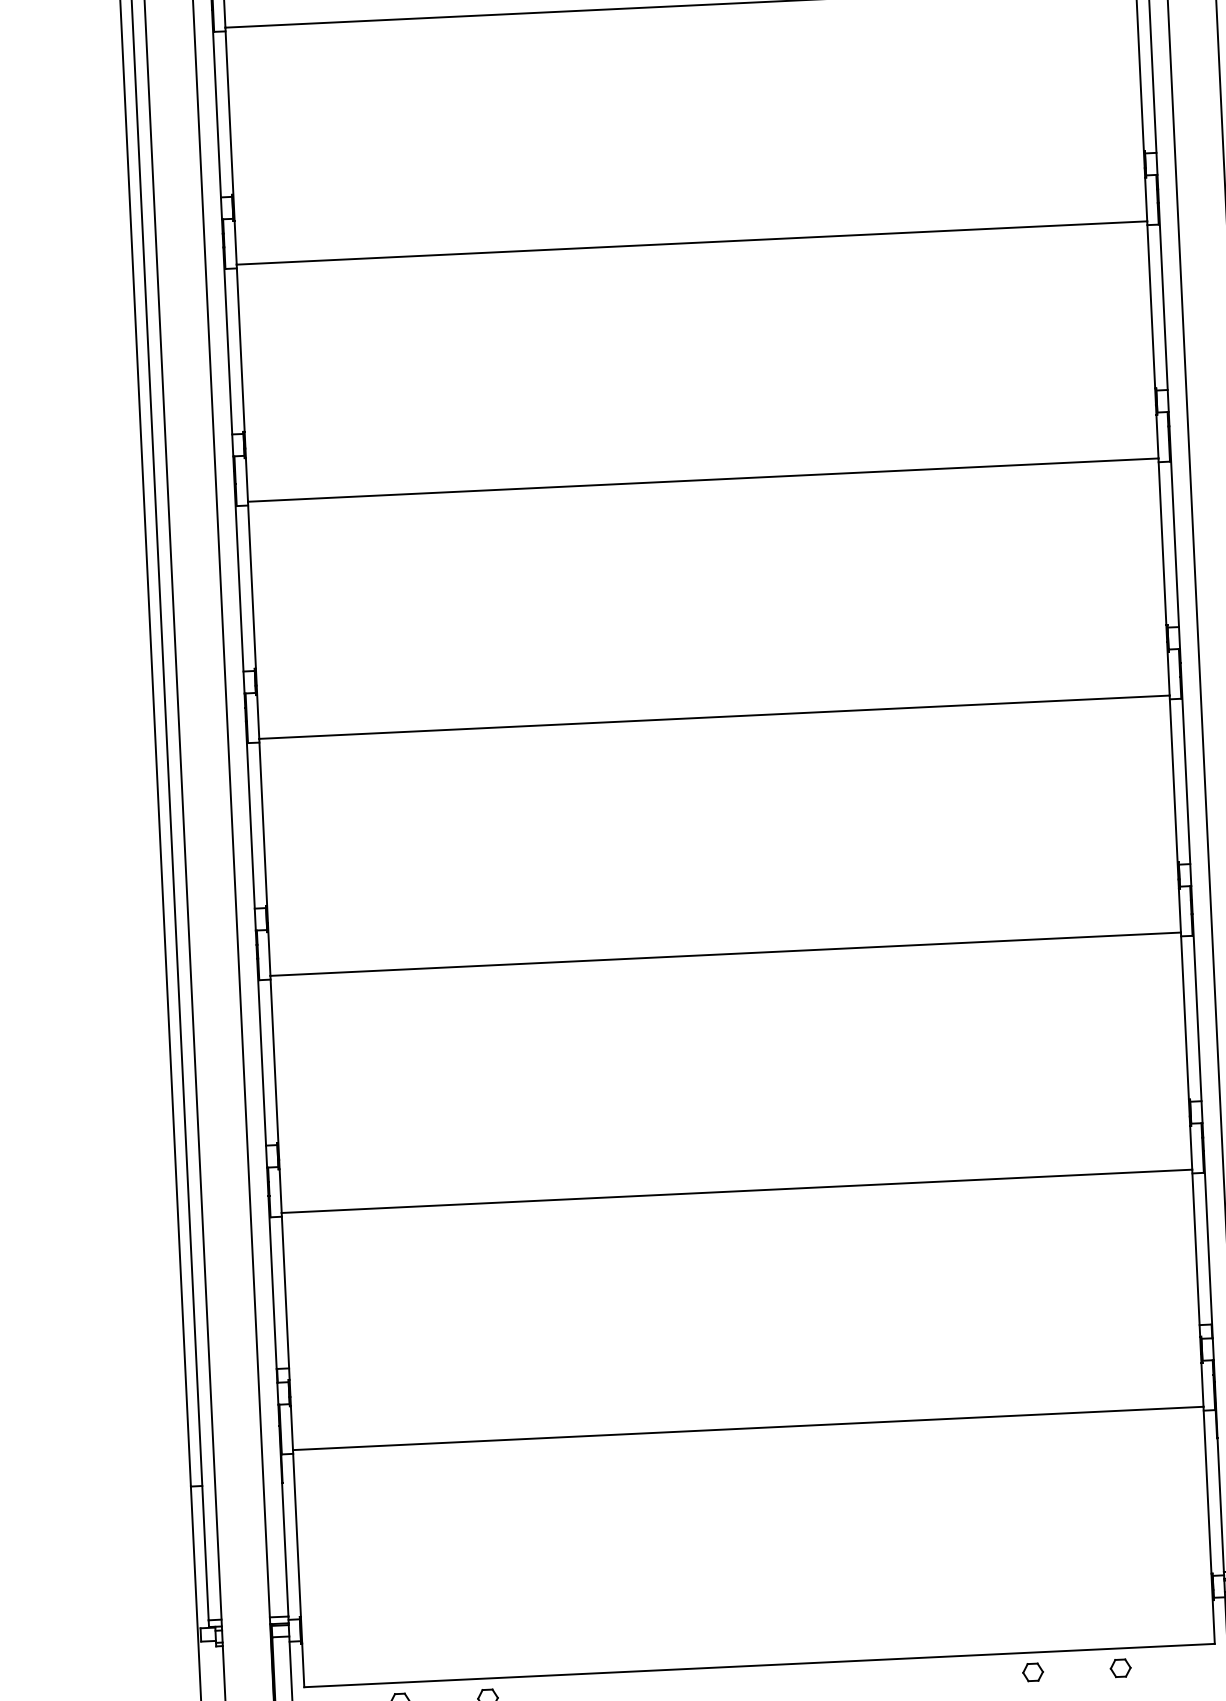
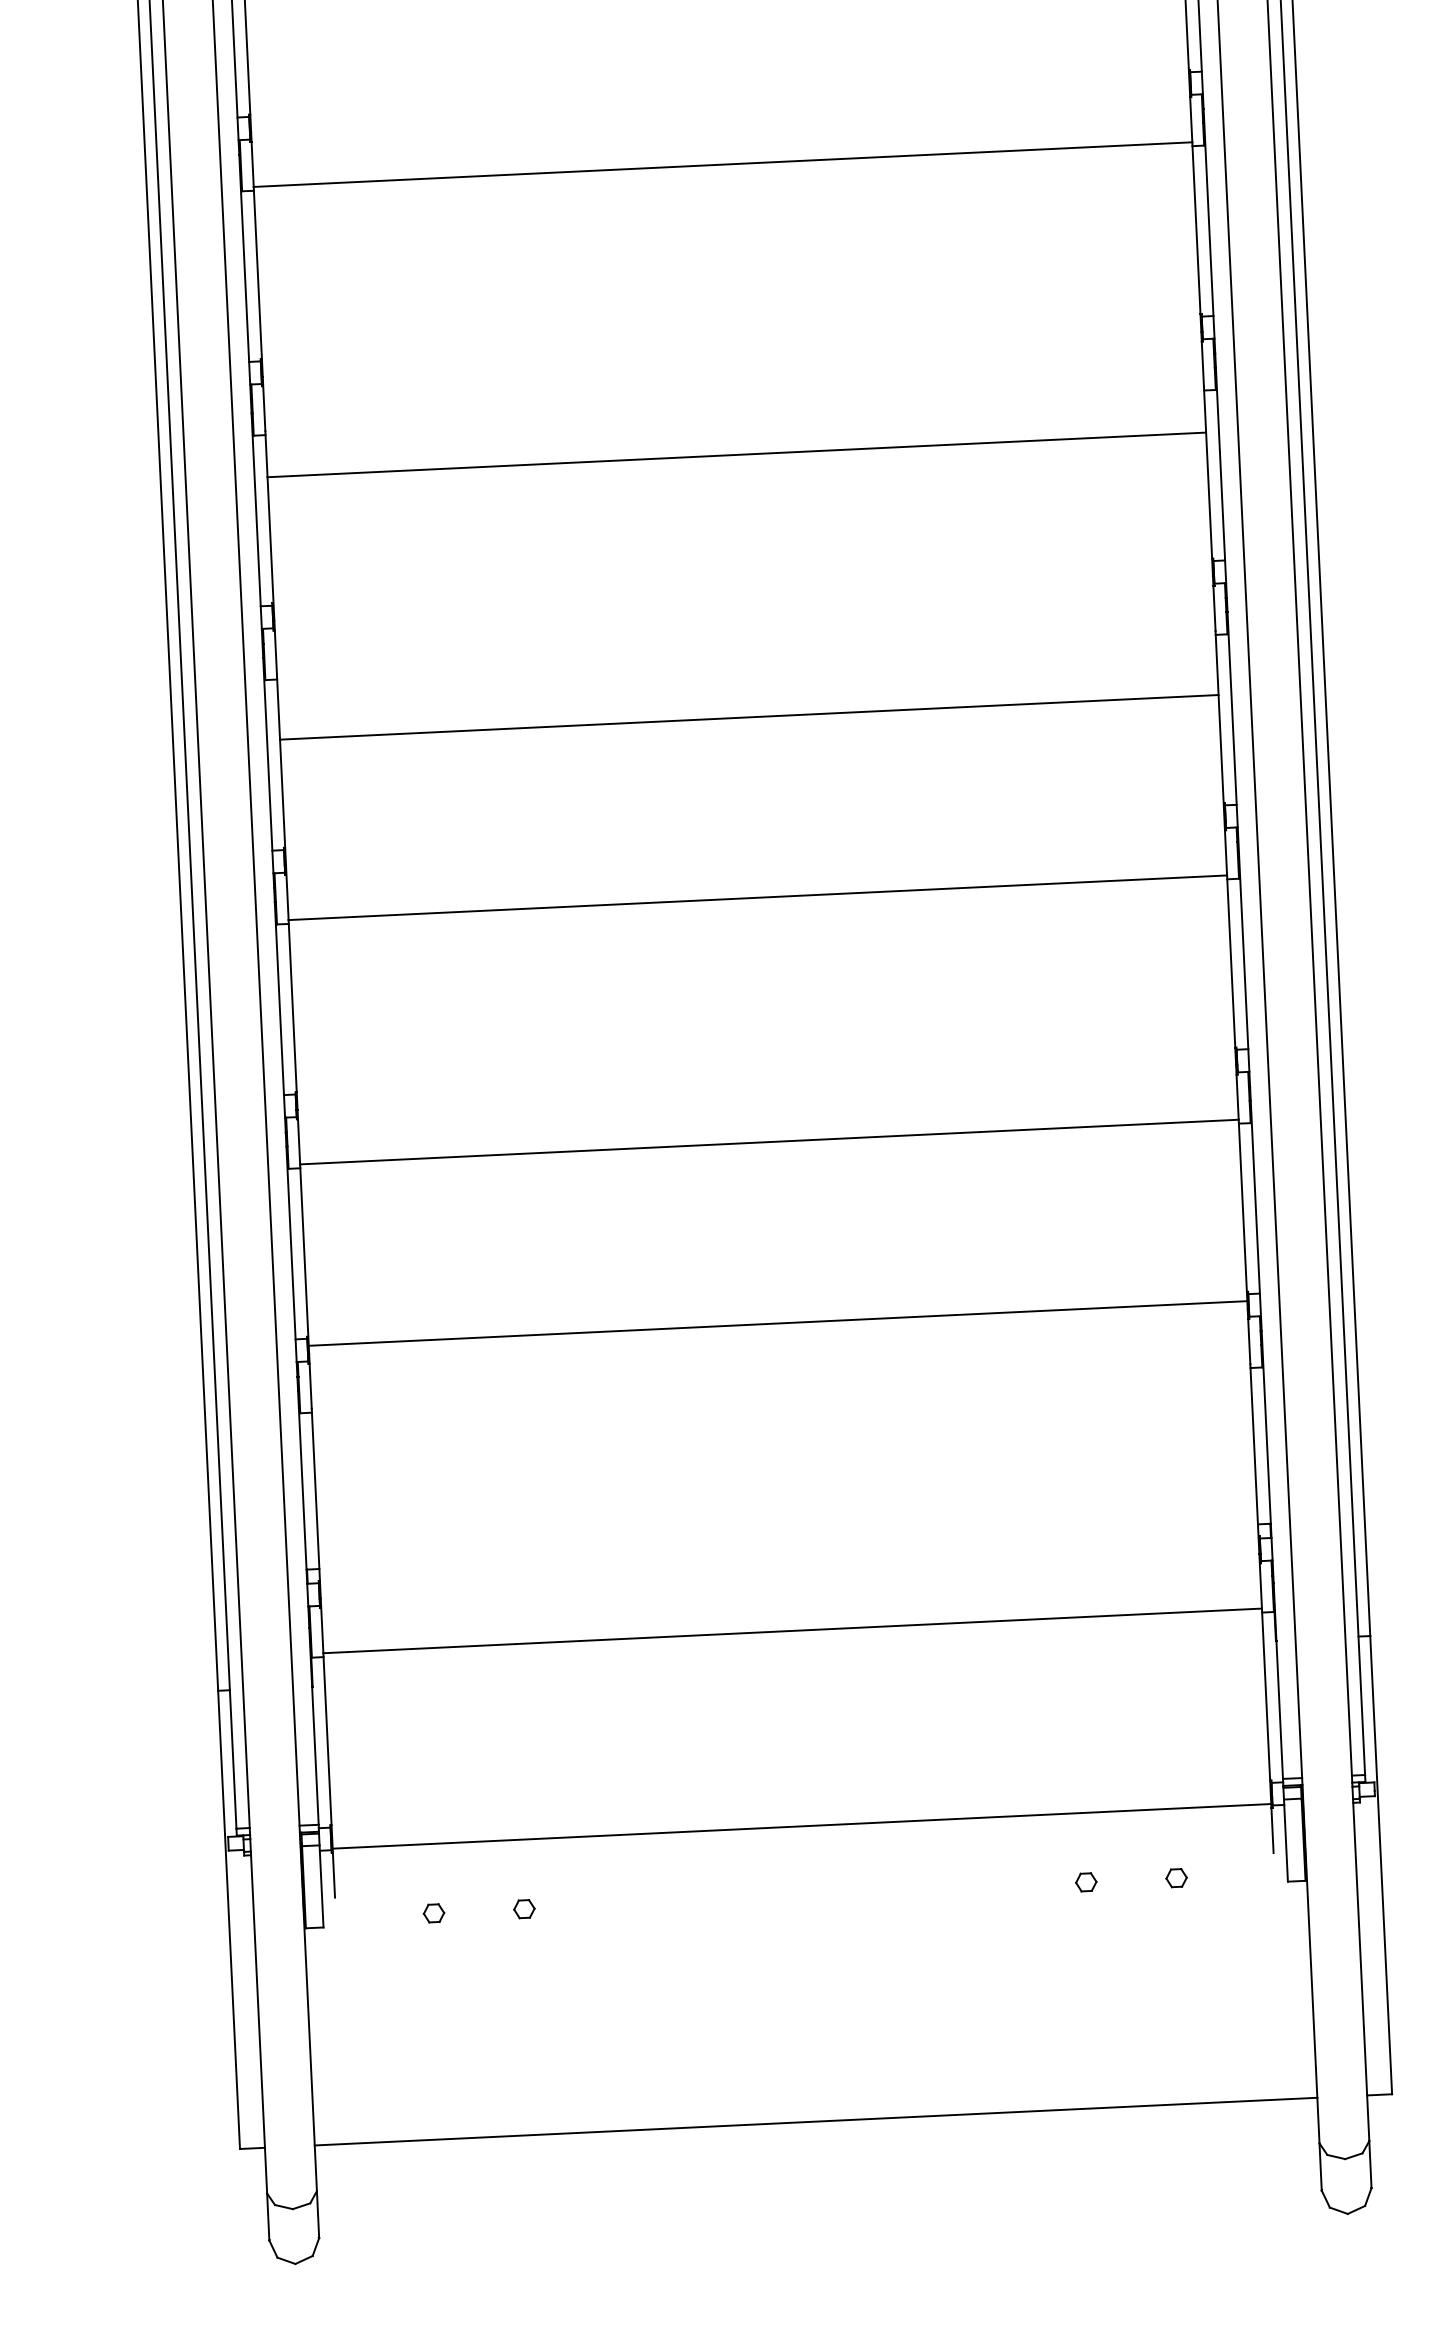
line: (691, 242) -> (736, 454), moved
line: (703, 480) -> (749, 717), moved
line: (736, 1191) -> (777, 1323), moved
line: (759, 1665) -> (802, 1826), moved

